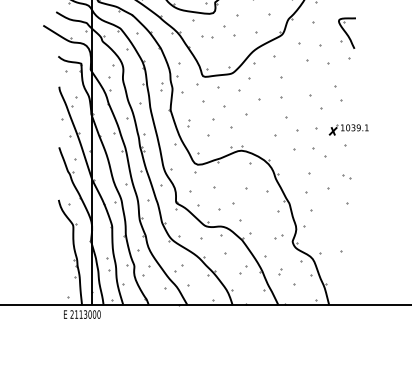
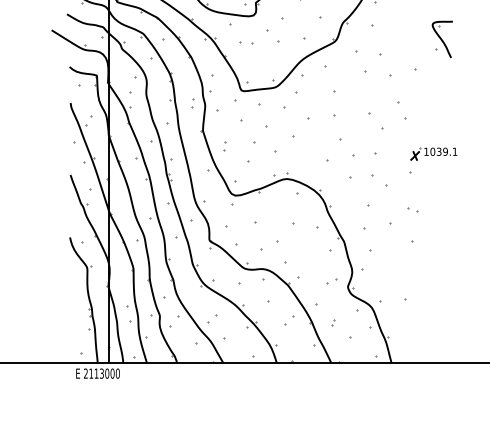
part: (346, 32) -> (441, 38), moved
part: (348, 129) -> (433, 153), moved

